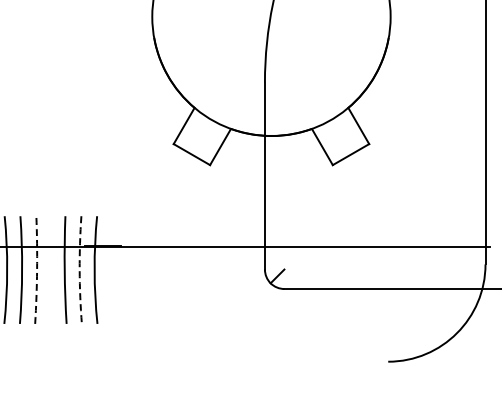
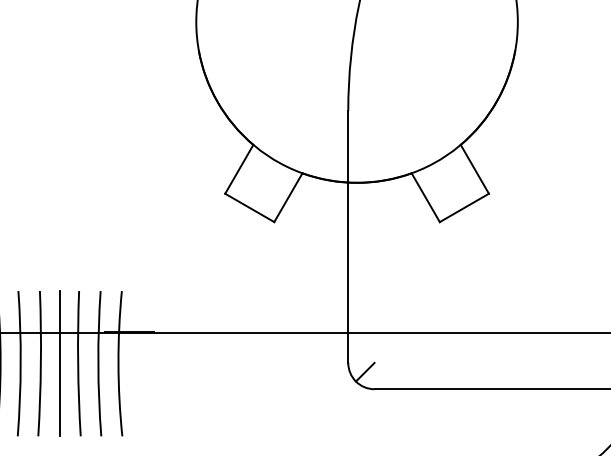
line: (50, 269) -> (58, 362), added
arc: (37, 270) -> (41, 364), dashed -> solid
arc: (79, 270) -> (98, 364), dashed -> solid

